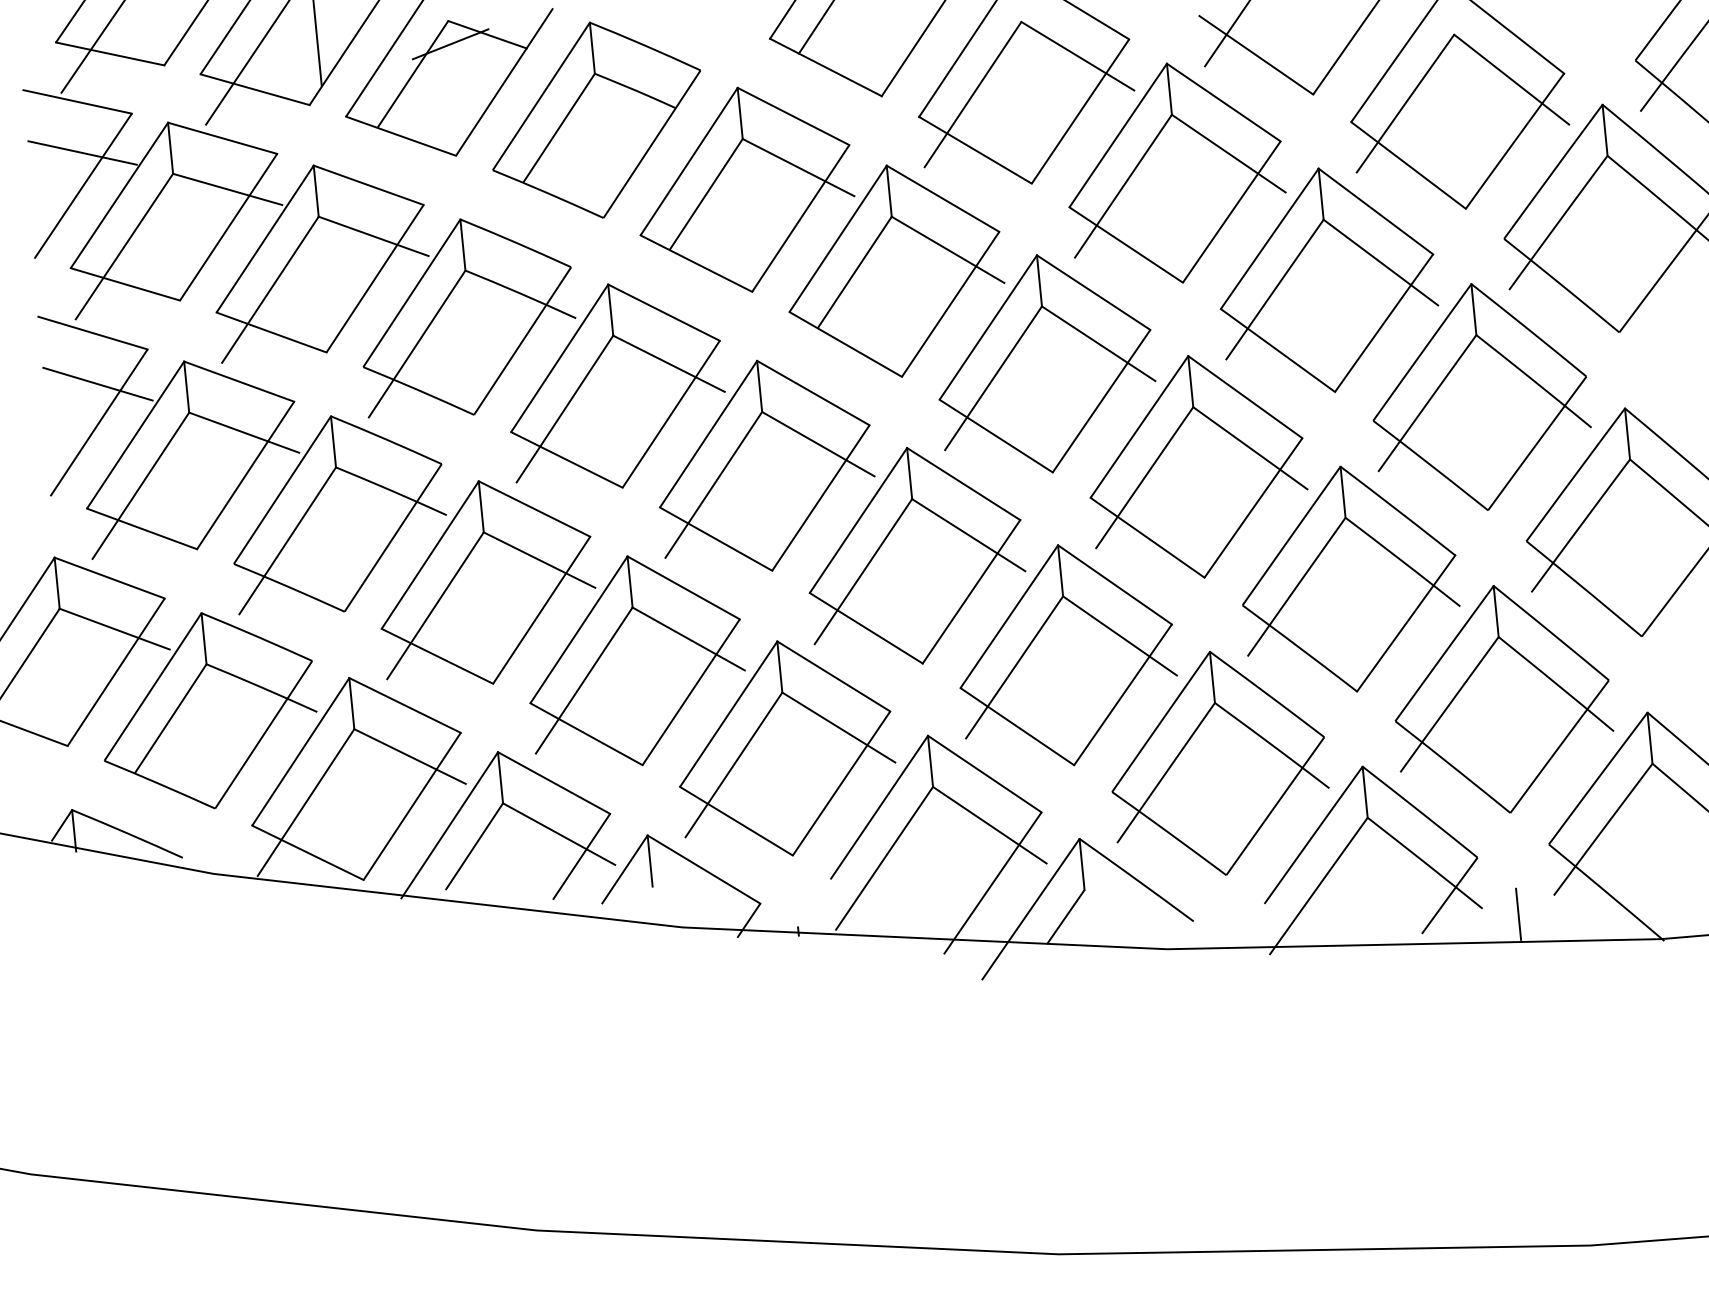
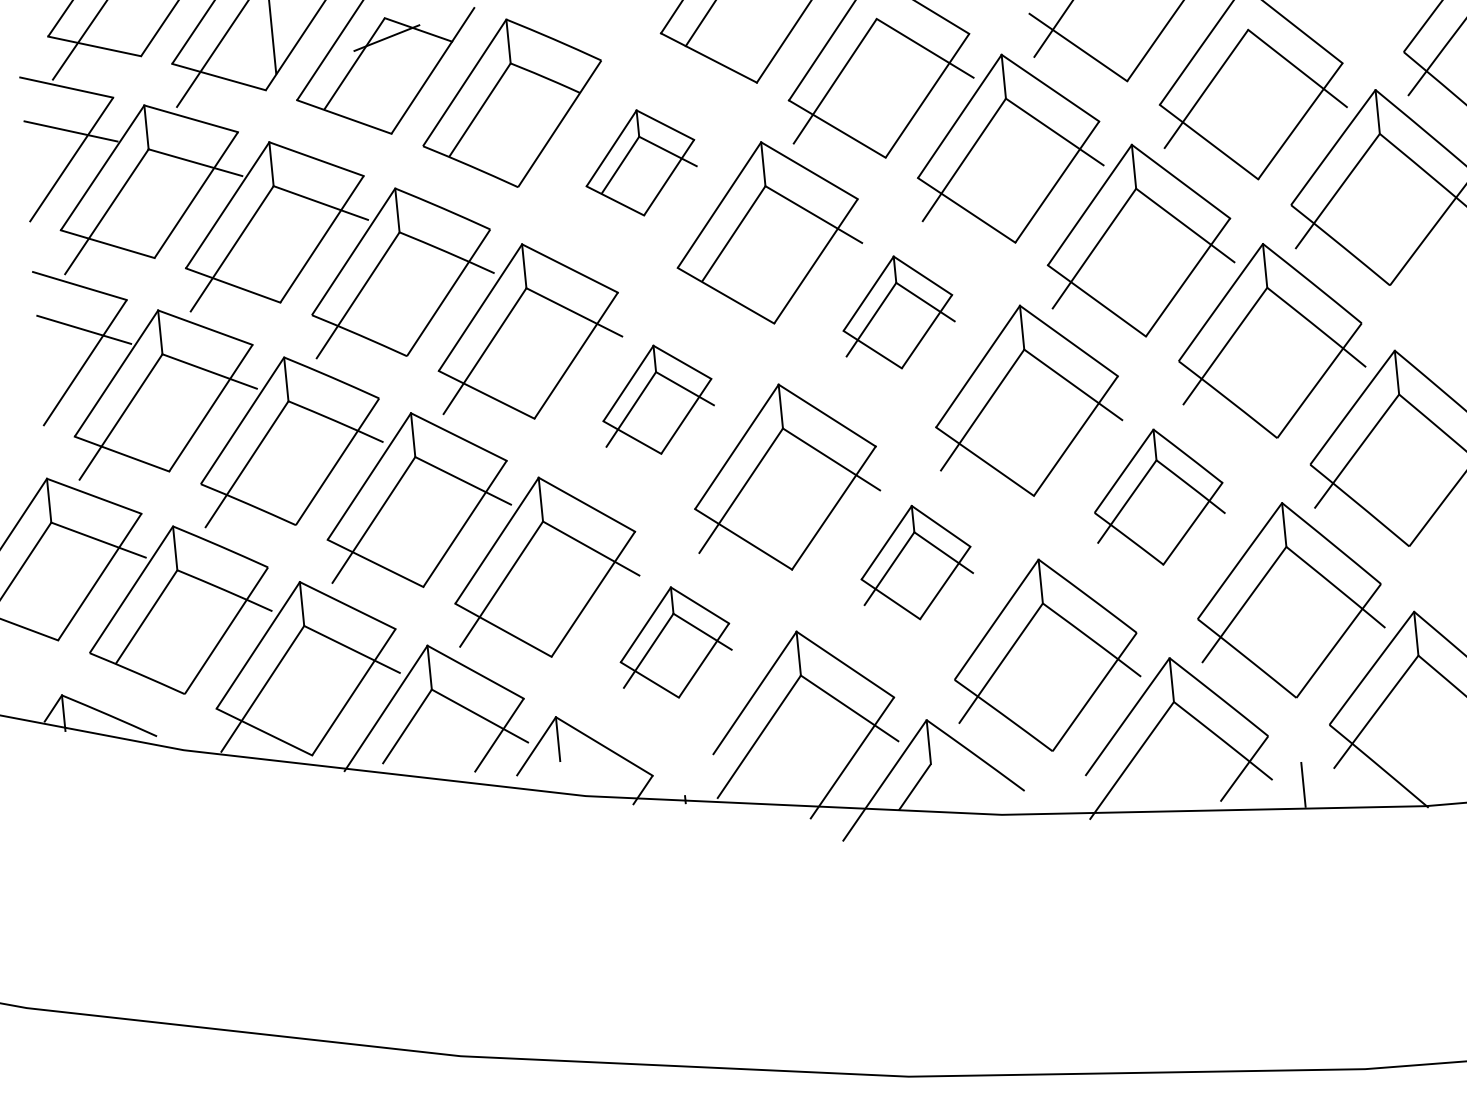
part: (747, 189) -> (641, 162), size x0.6
part: (1047, 363) -> (899, 312), size x0.6
part: (767, 465) -> (658, 399), size x0.6
part: (1351, 578) -> (1160, 496), size x0.7
part: (1068, 655) -> (917, 562), size x0.6
part: (787, 748) -> (675, 642), size x0.6

